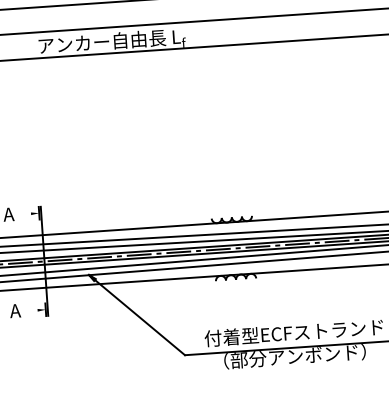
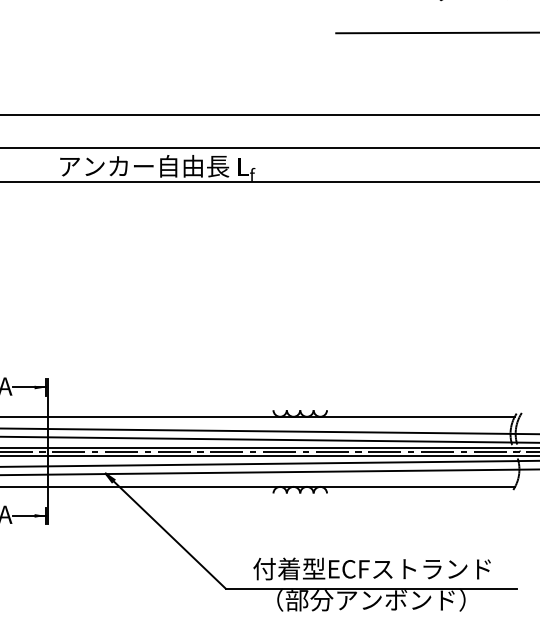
line: (27, 214) -> (29, 387), added
line: (33, 310) -> (29, 515), added

